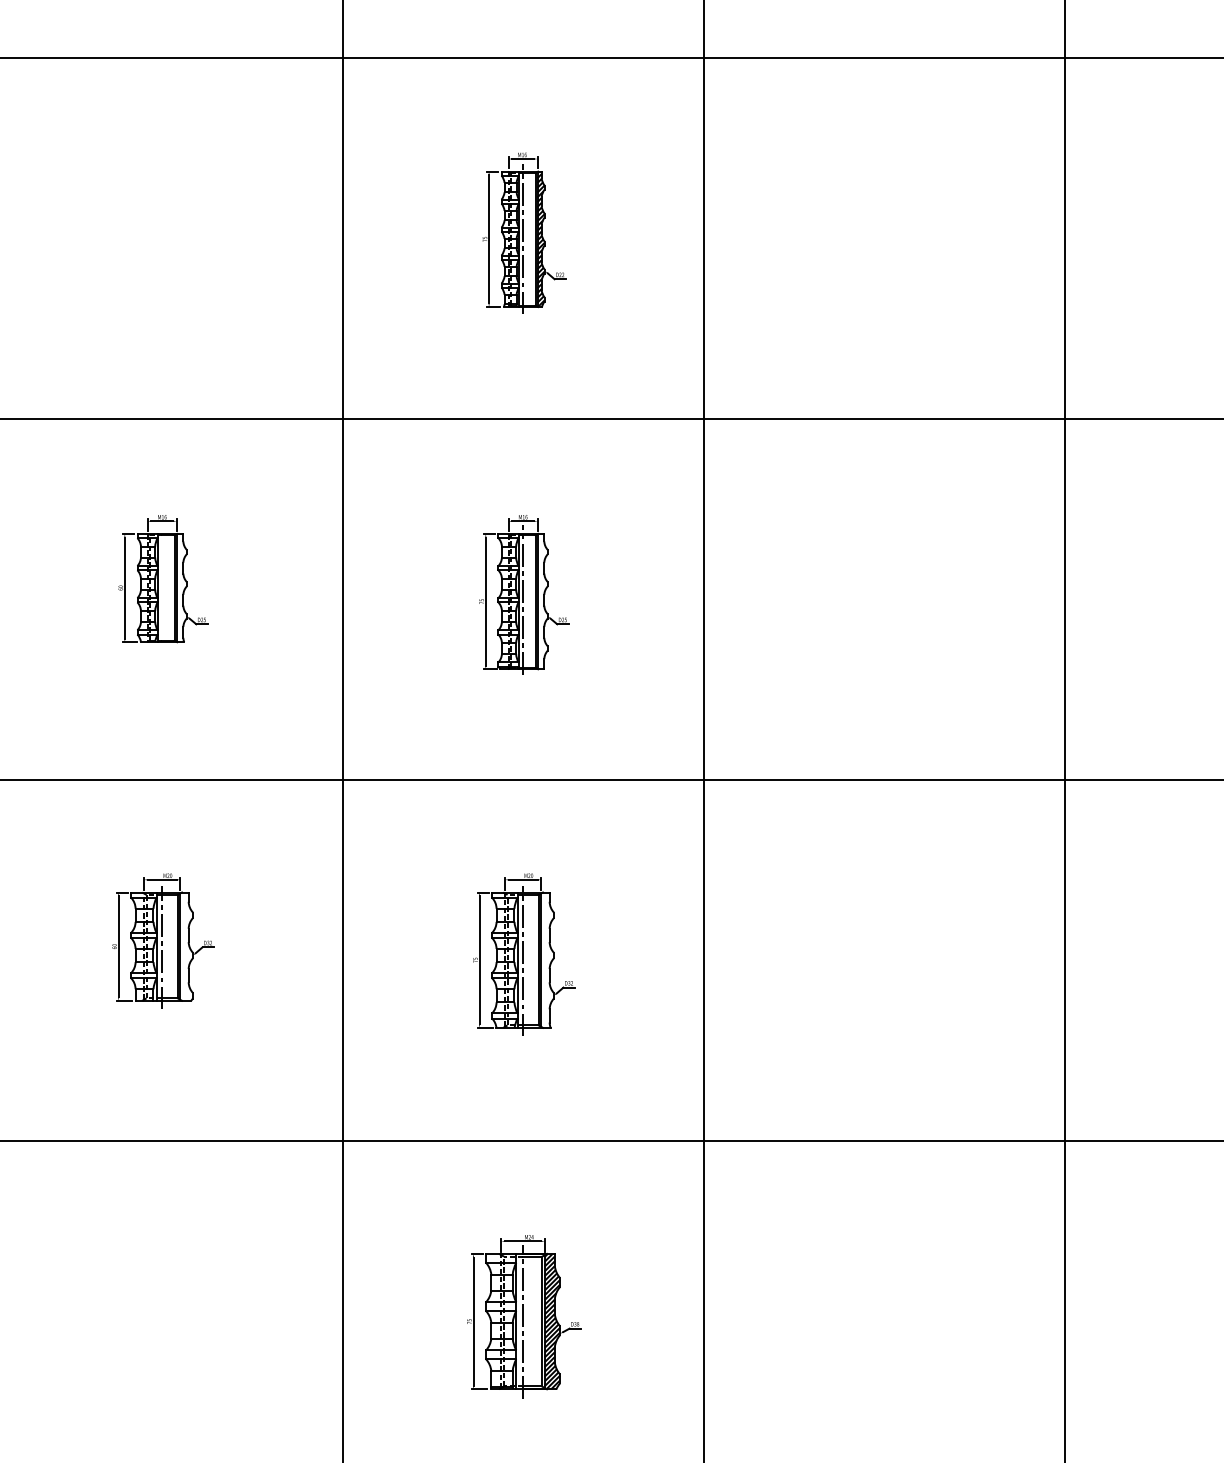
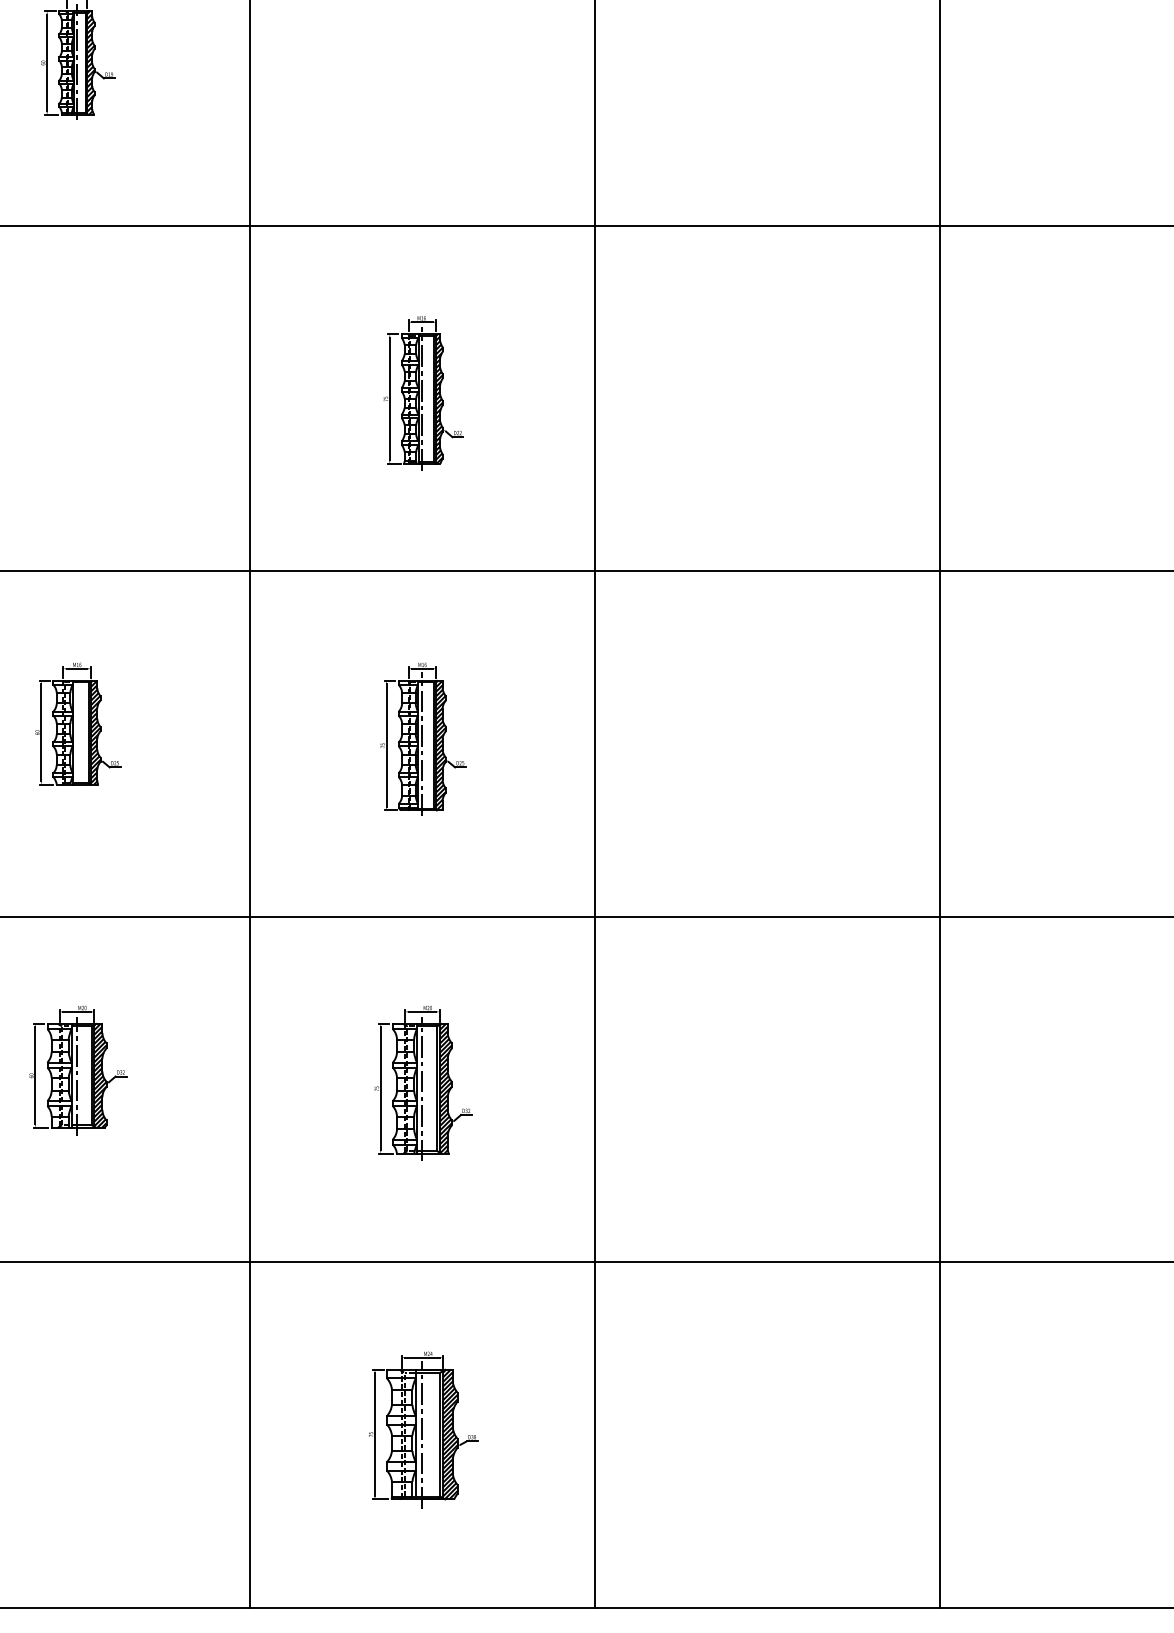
hatch: (181, 587) -> (95, 732), added
hatch: (543, 601) -> (441, 745), added
hatch: (186, 946) -> (100, 1075), added
hatch: (547, 959) -> (445, 1088), added

